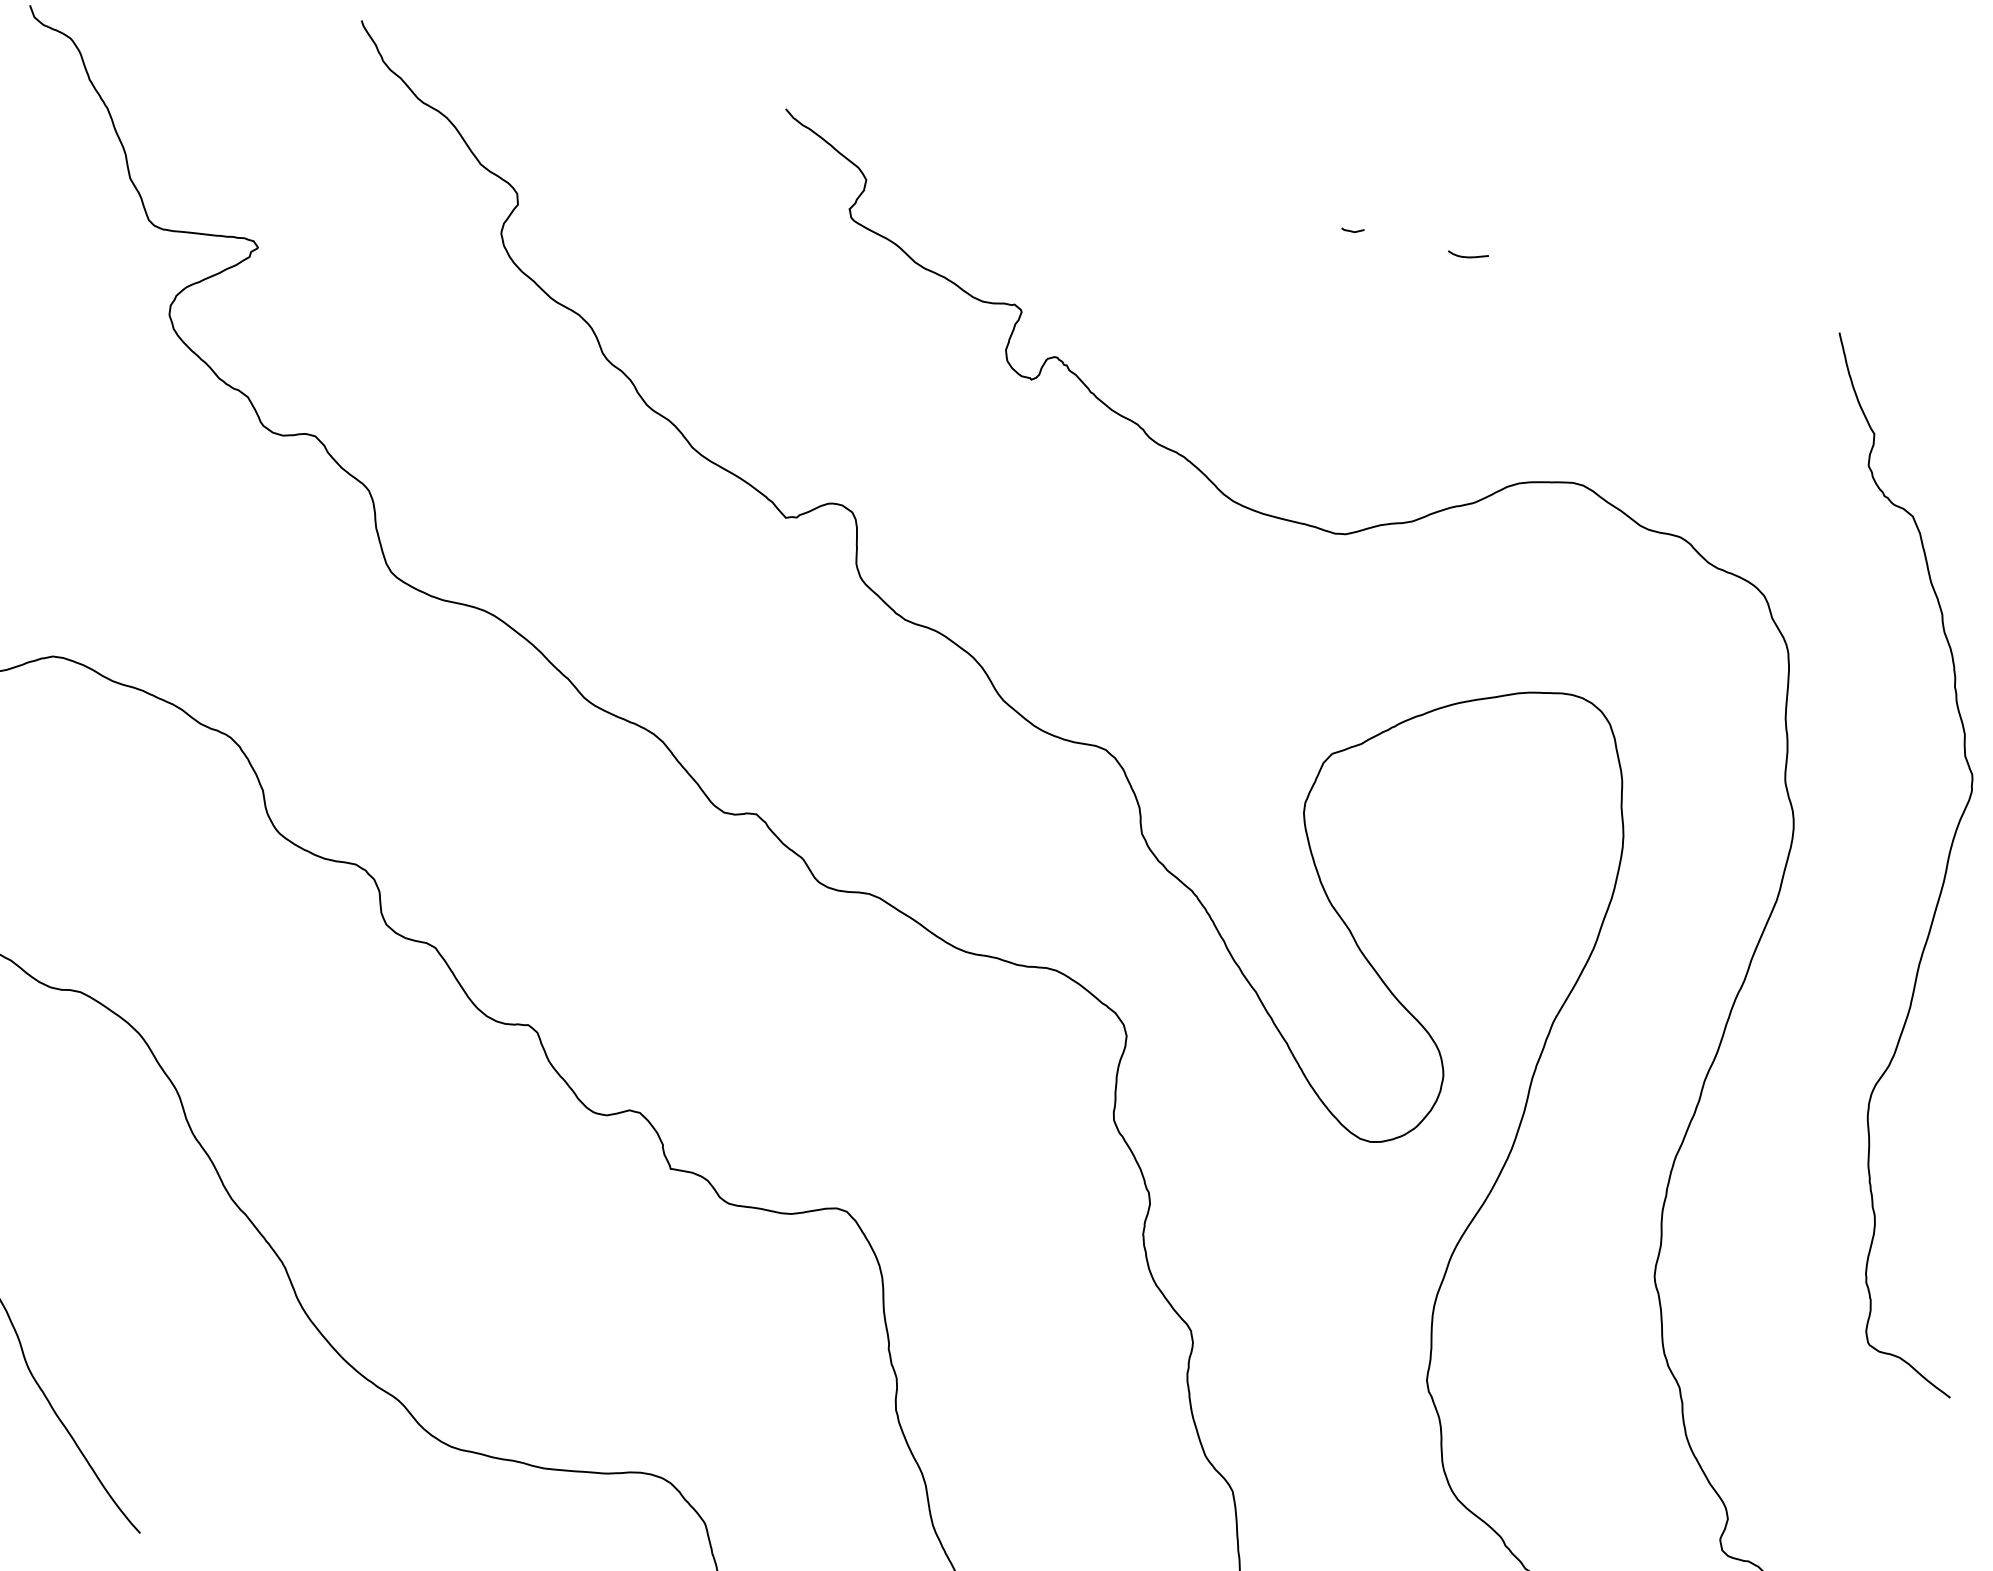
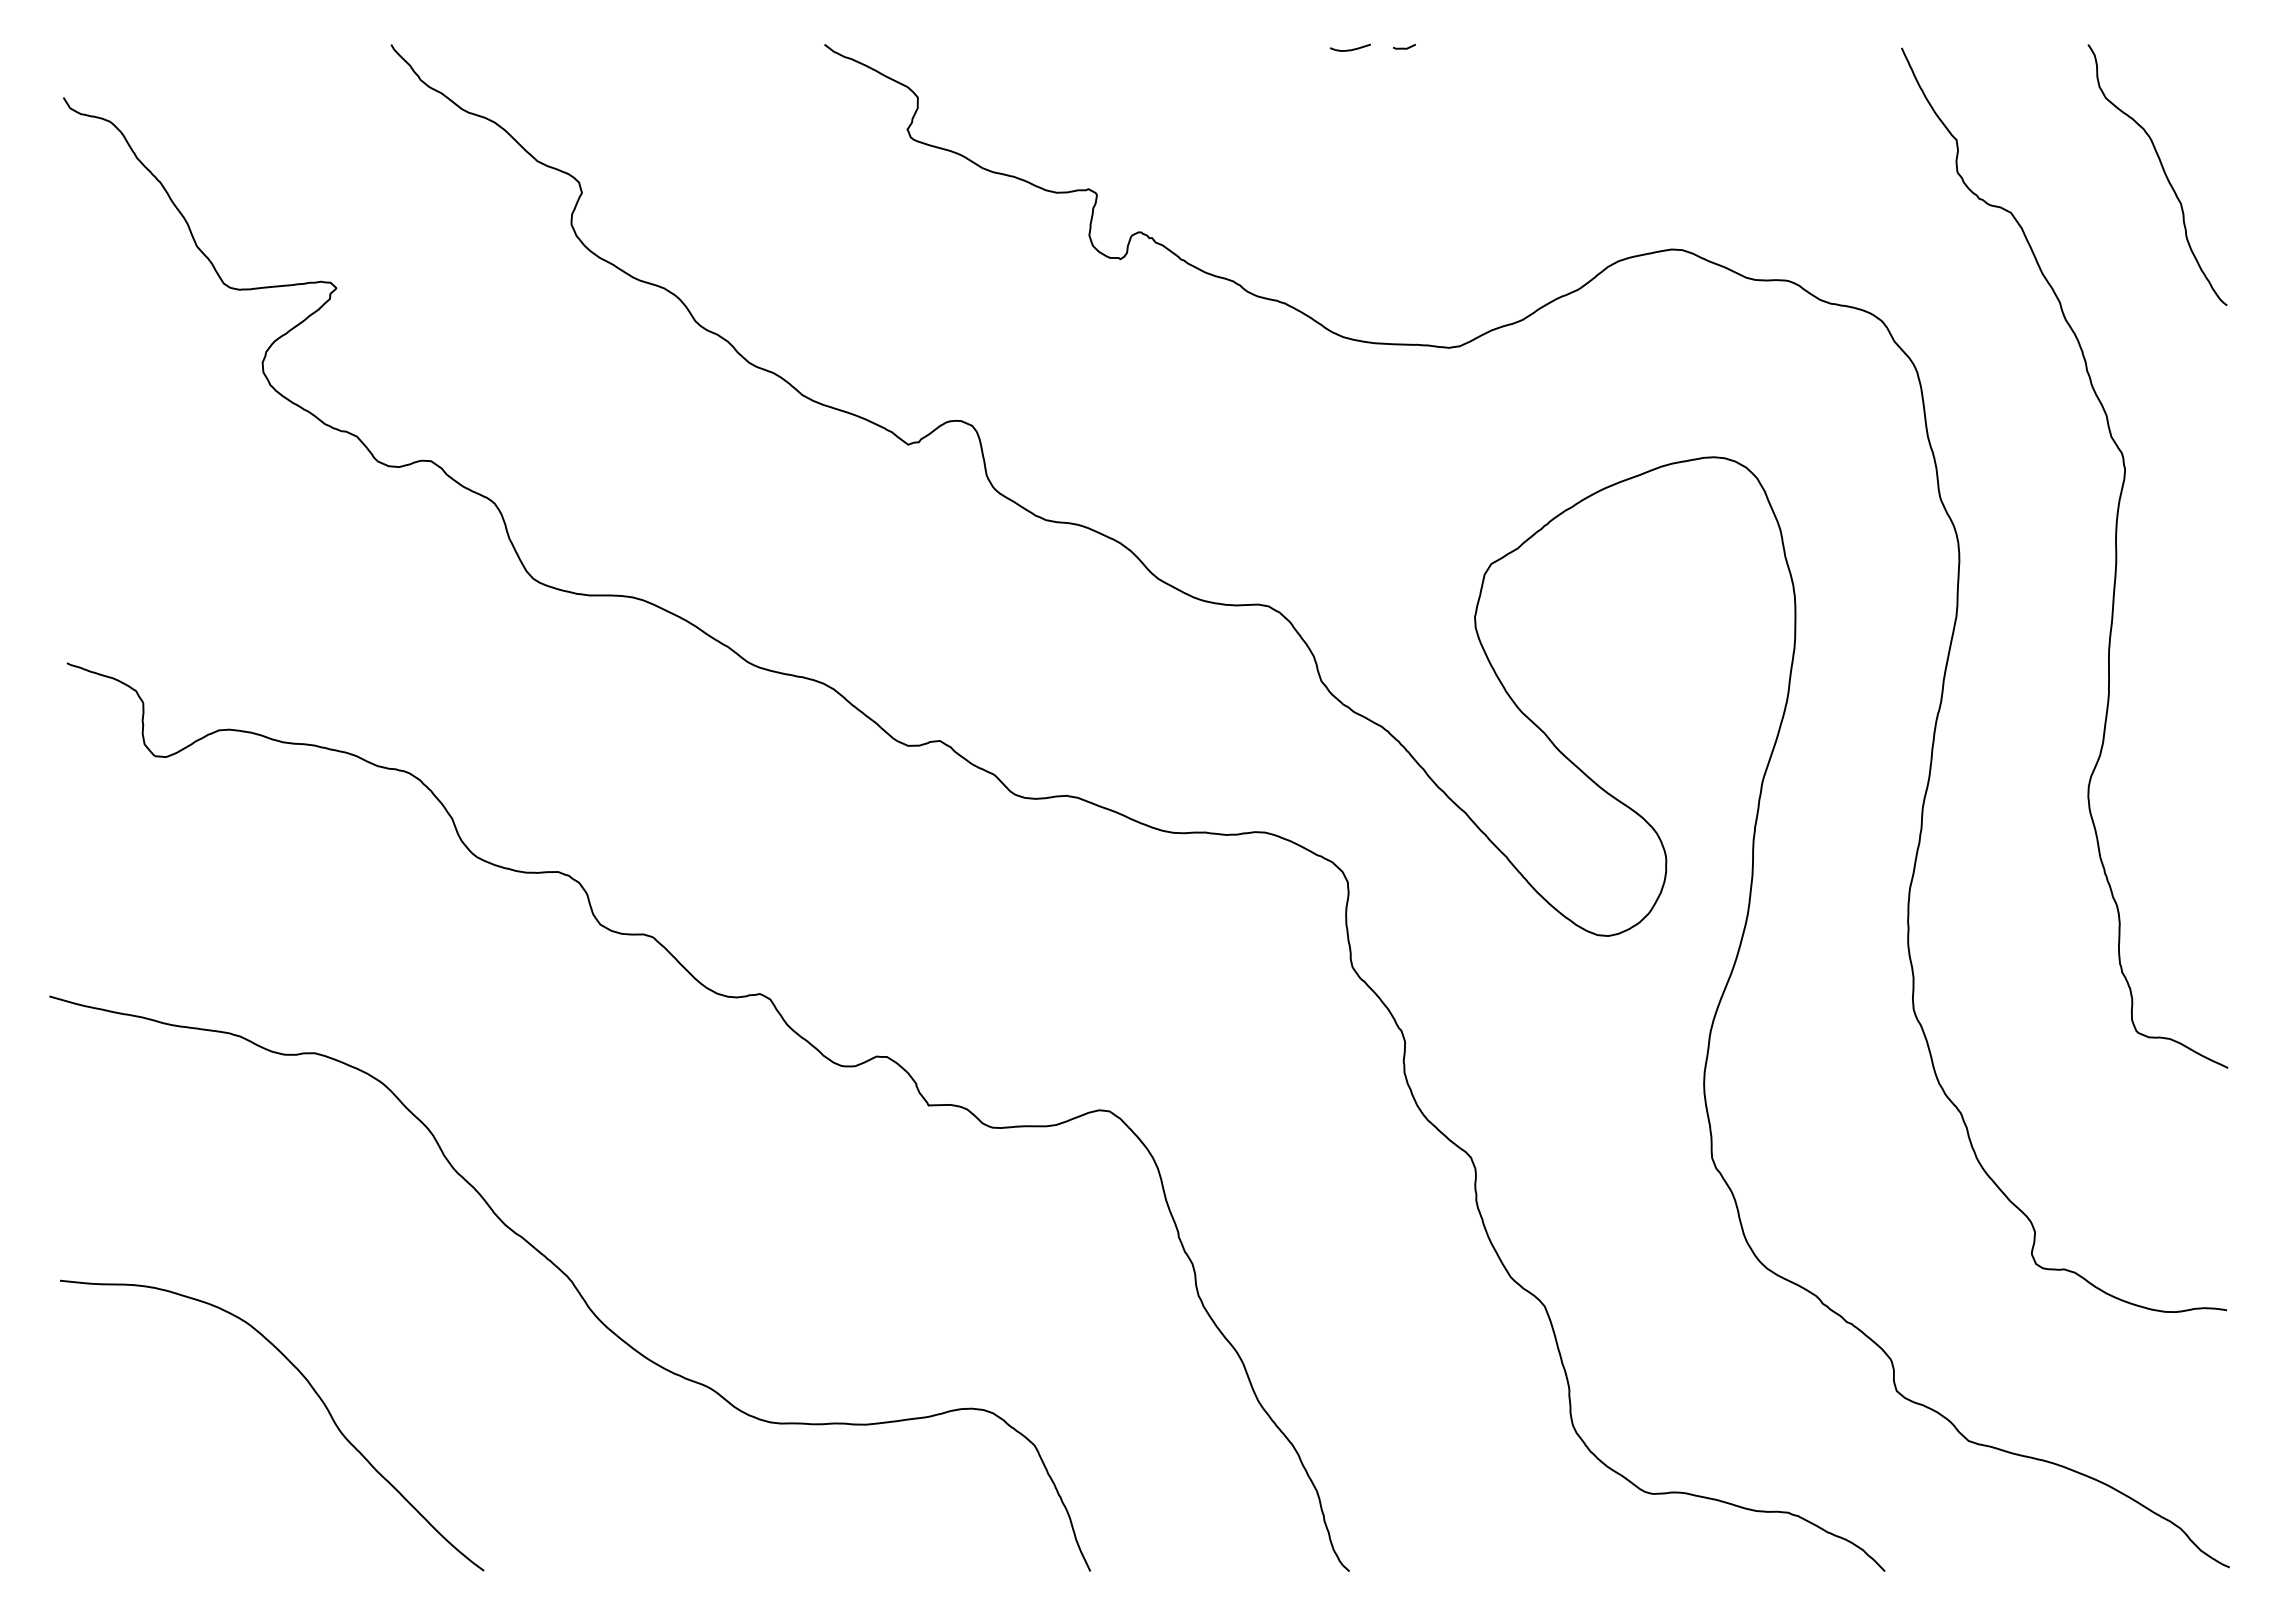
curve: (1467, 256) -> (1350, 49), moved

